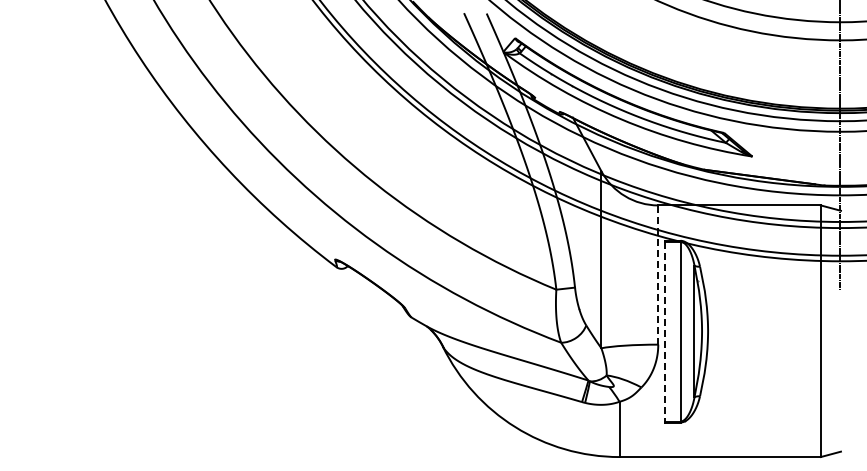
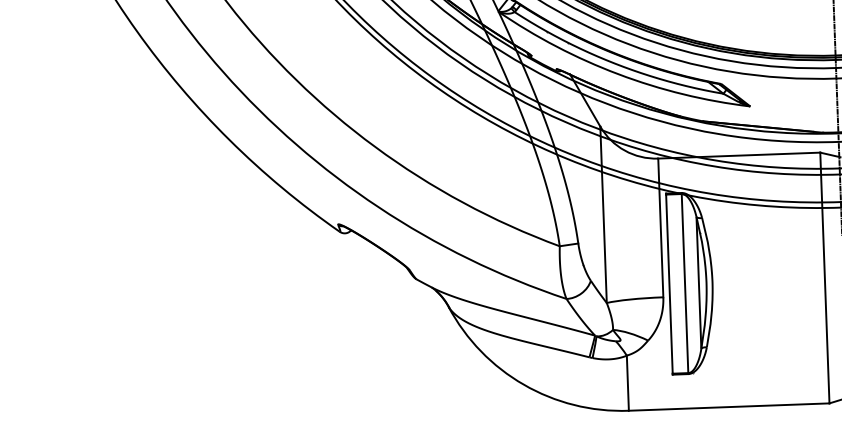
line: (658, 275) -> (661, 228), dashed -> solid
line: (664, 331) -> (669, 283), dashed -> solid

